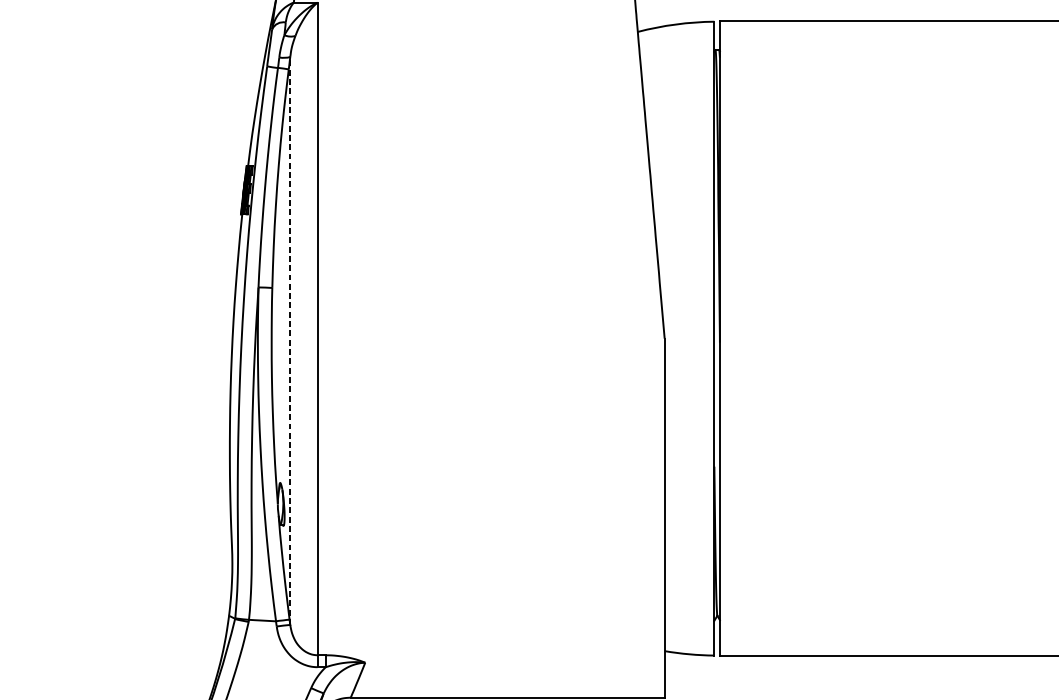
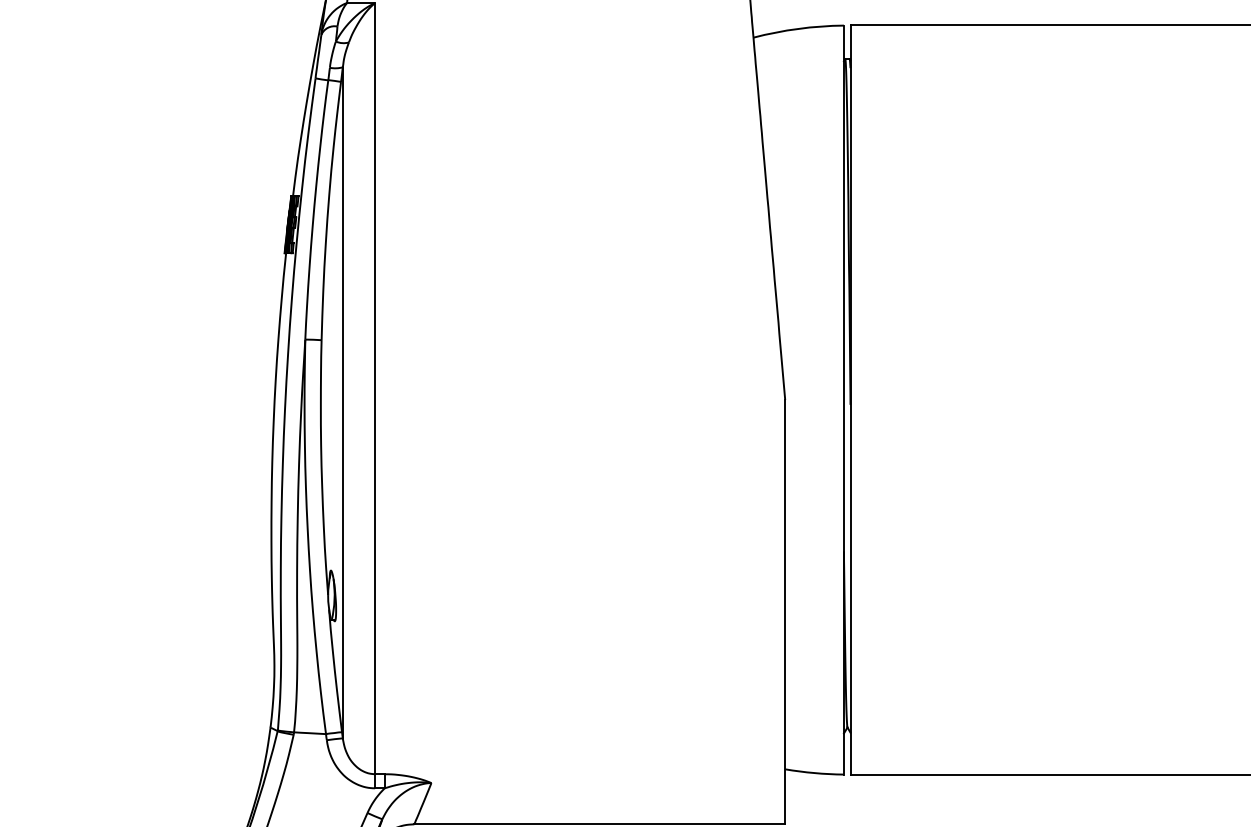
line: (289, 340) -> (342, 402), dashed -> solid

